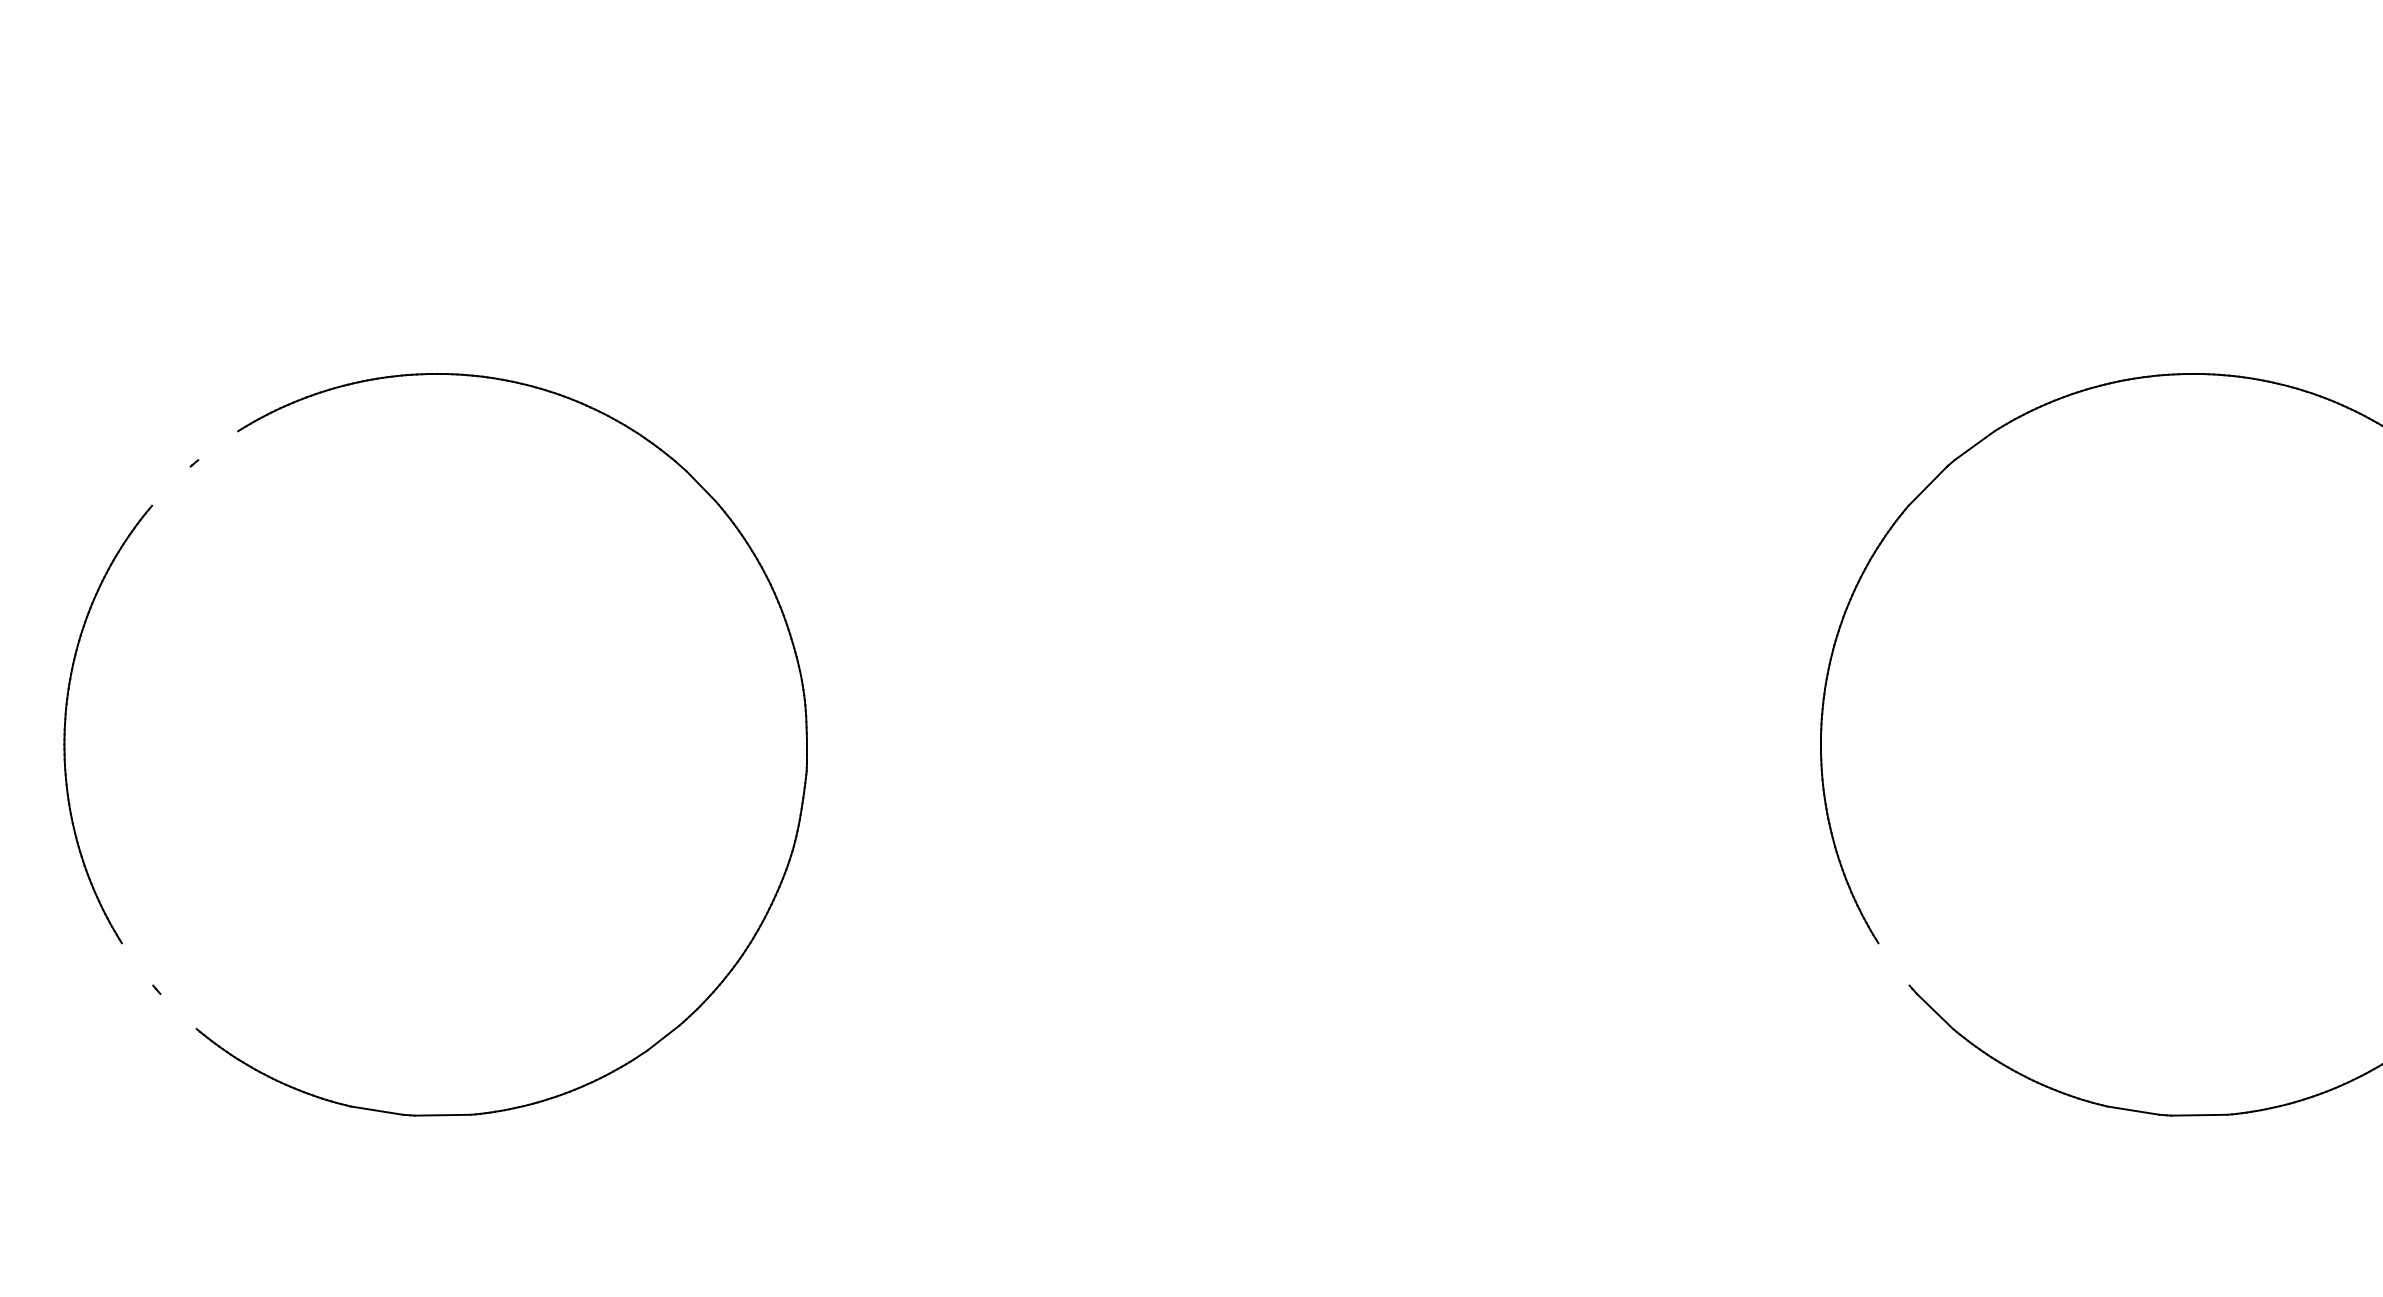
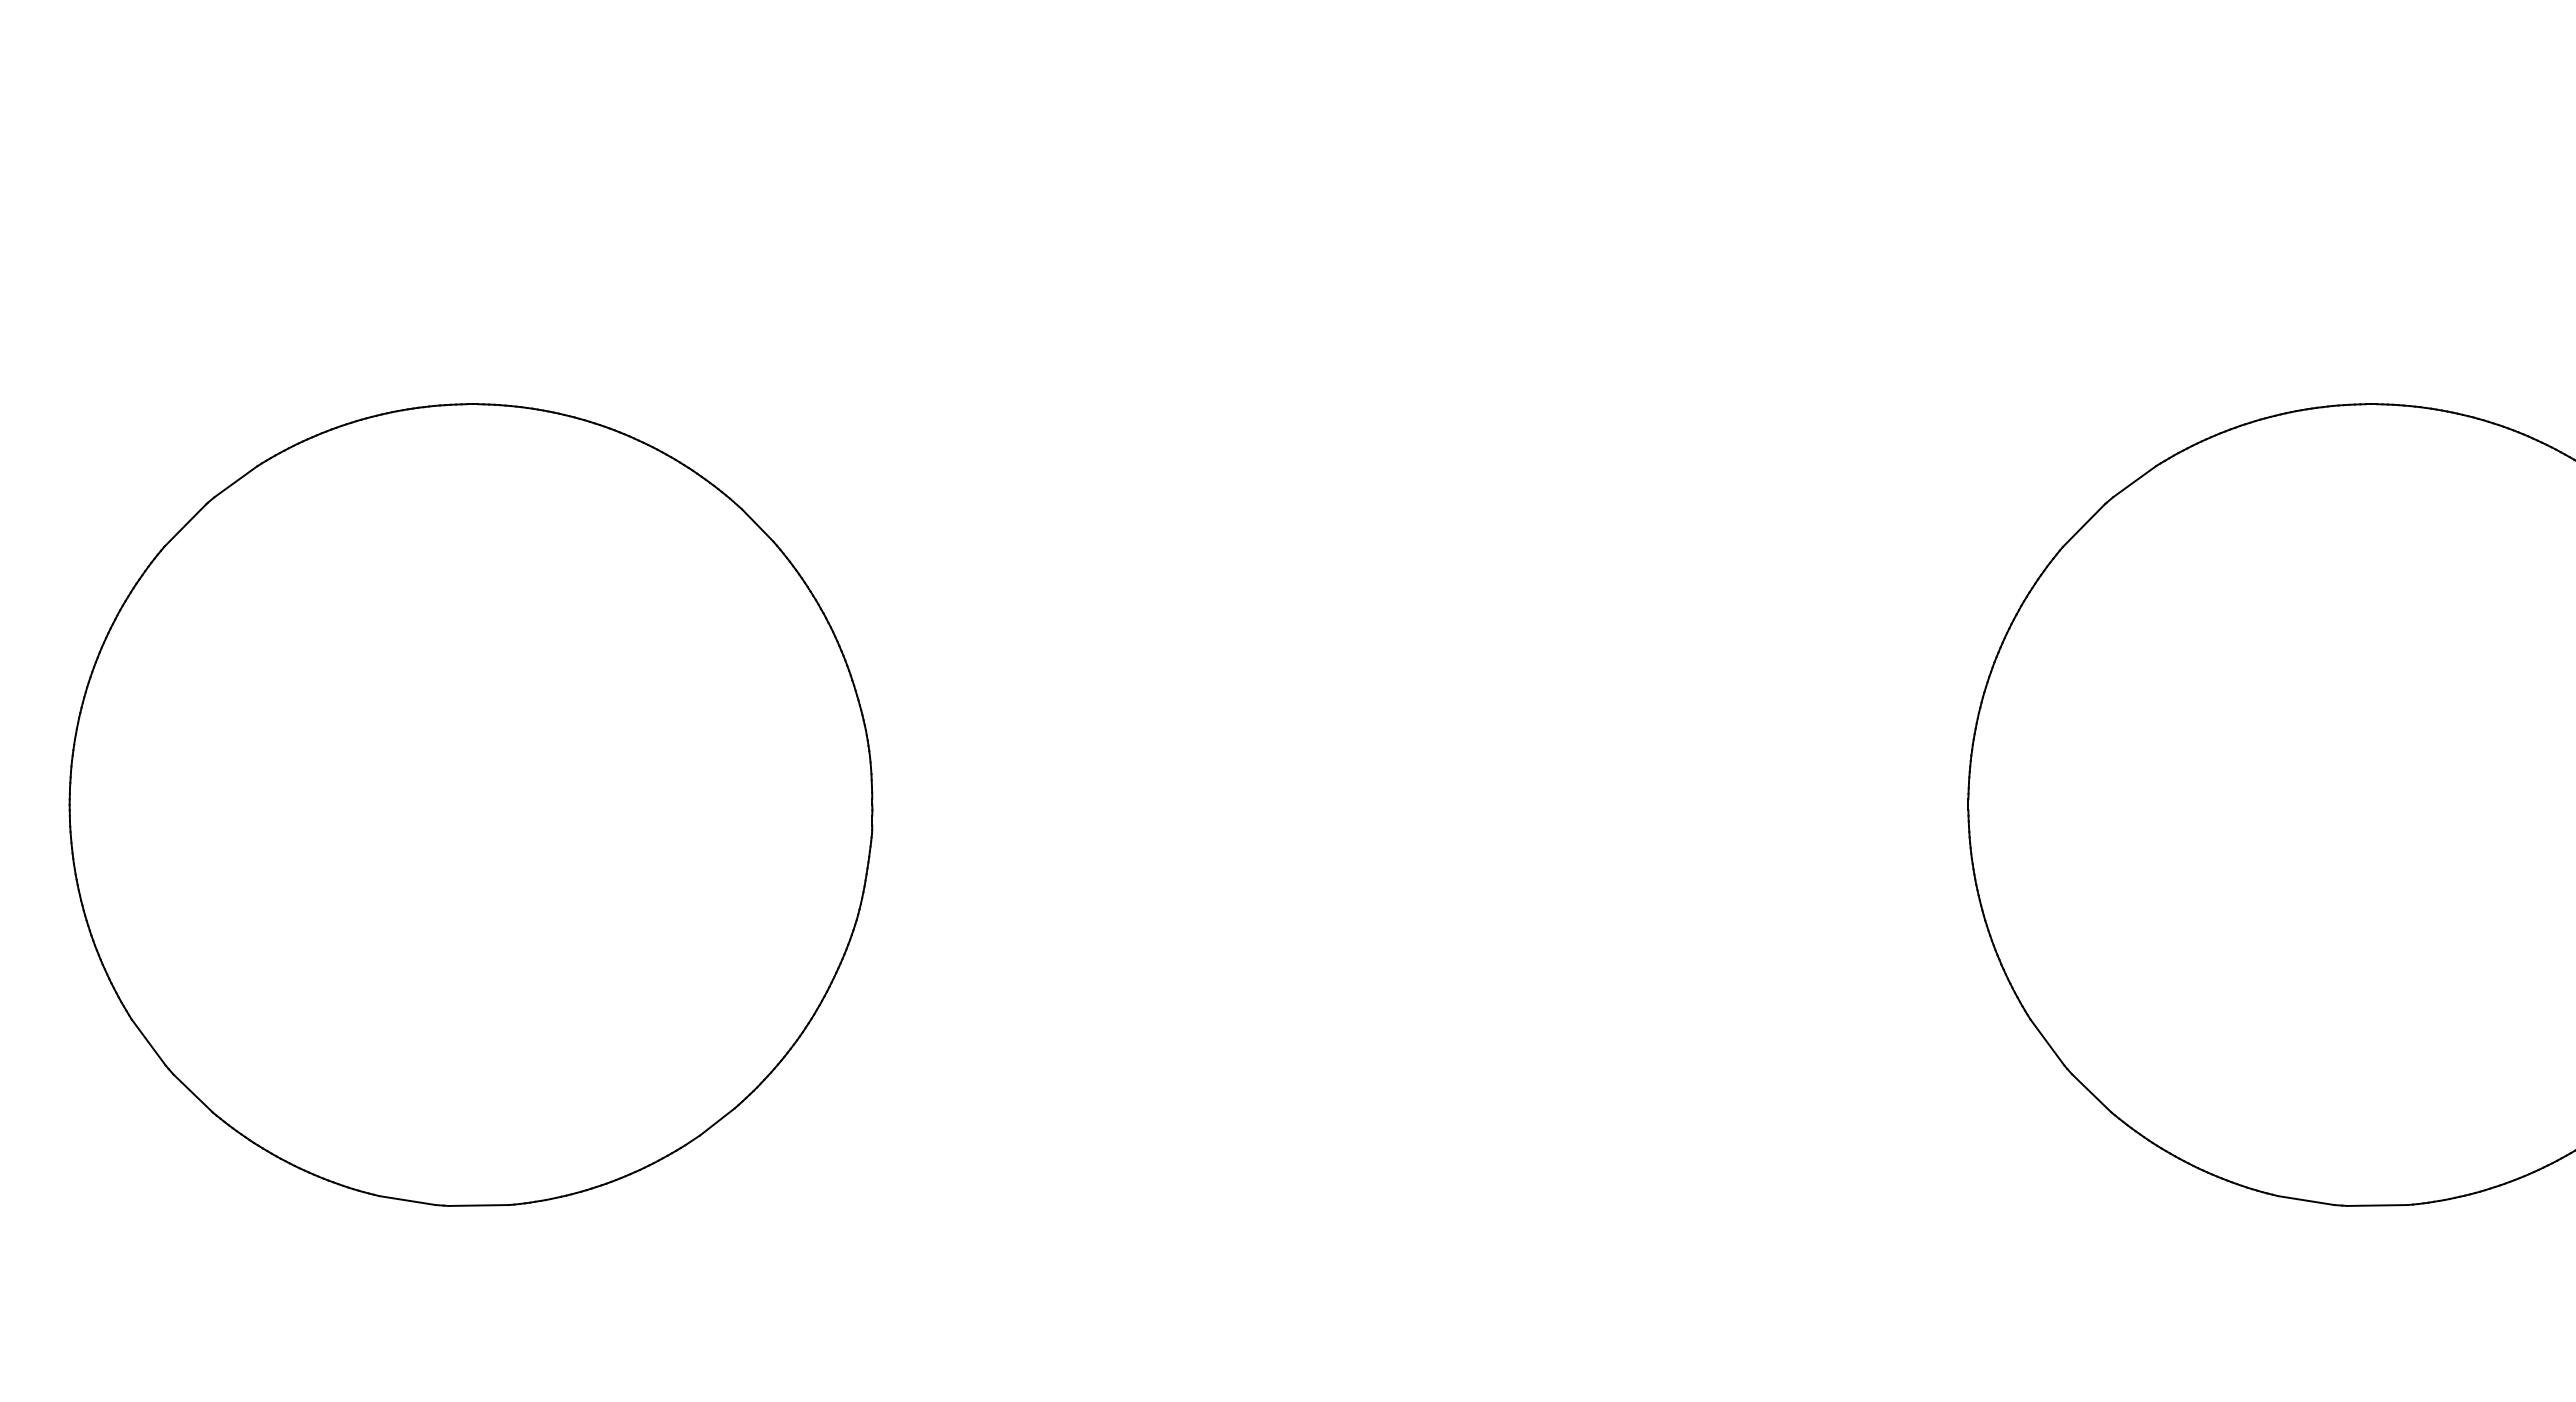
line: (217, 445) -> (235, 481), added
line: (171, 486) -> (185, 525), added
line: (137, 964) -> (148, 1042), added
line: (1894, 964) -> (2047, 1042), added
line: (178, 1011) -> (192, 1093), added

